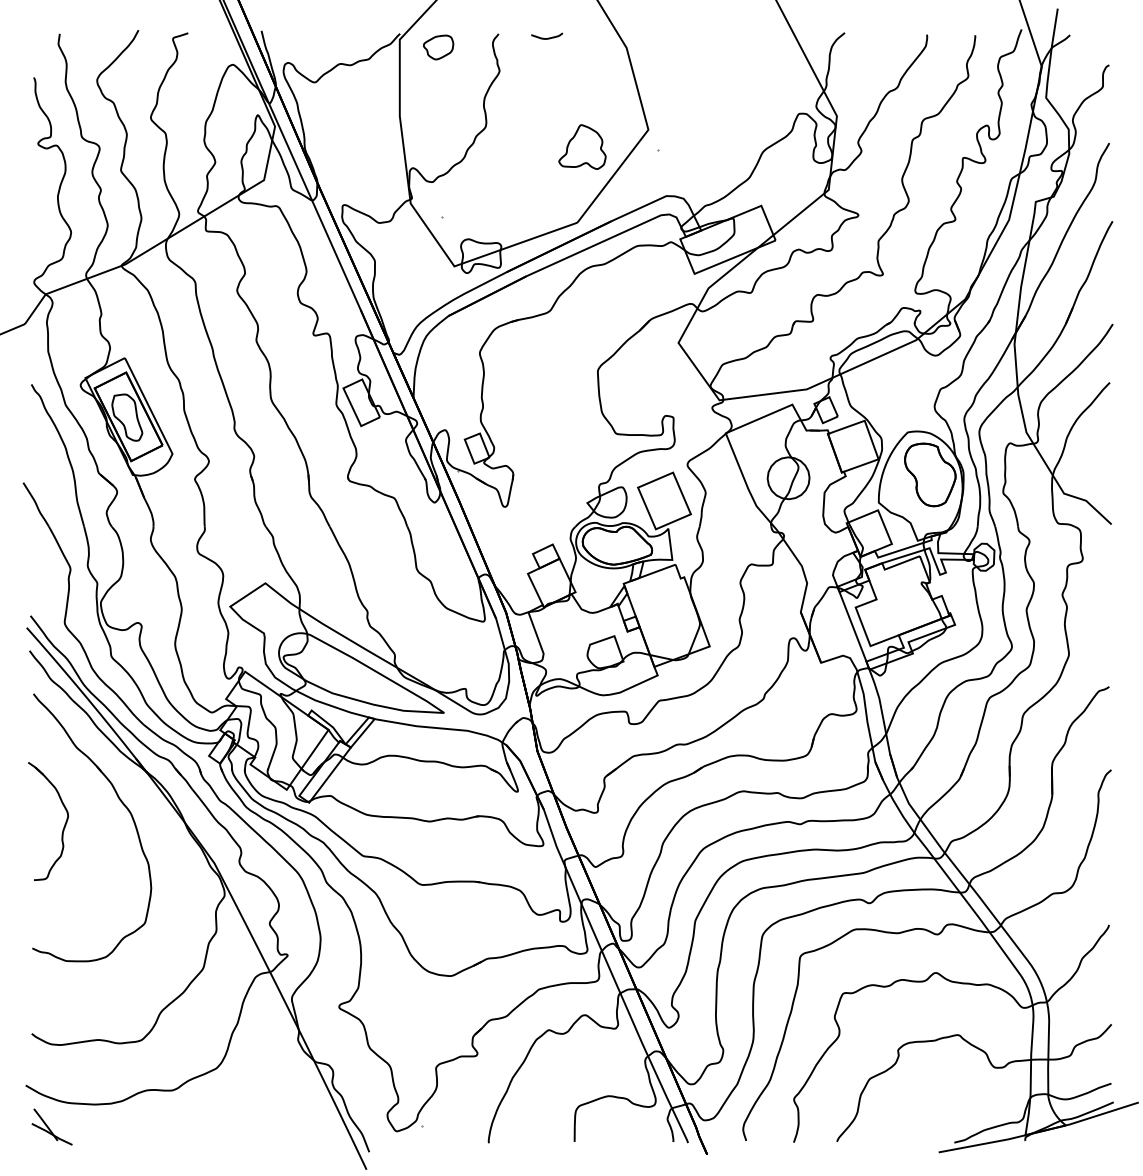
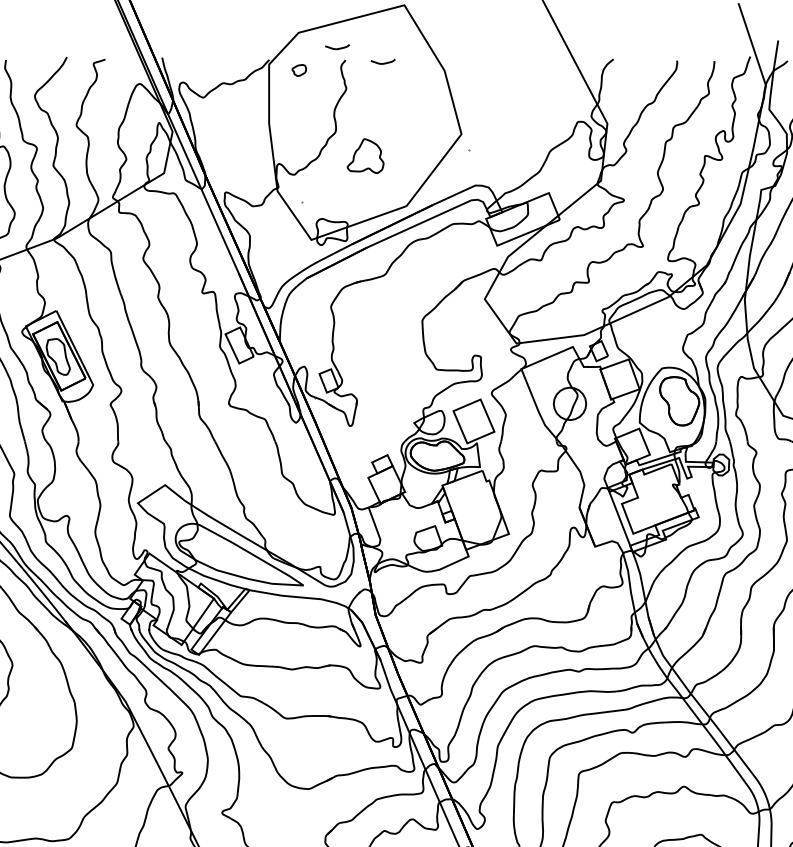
curve: (488, 18) -> (337, 48), added
part: (438, 47) -> (299, 70), size x0.6
part: (582, 146) -> (365, 155), moved

